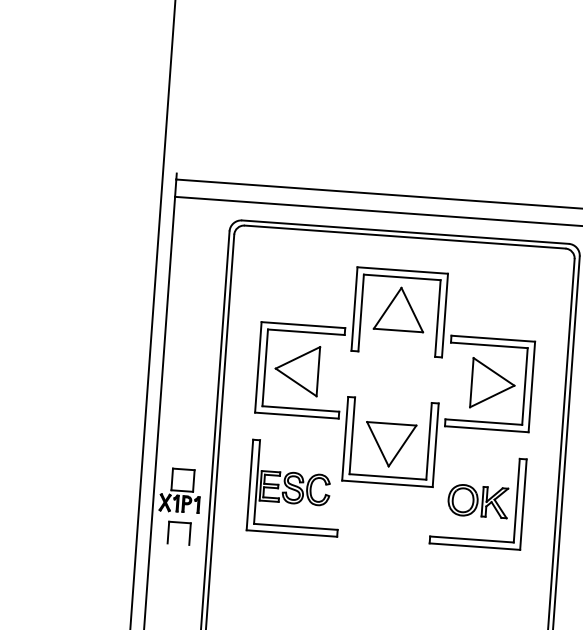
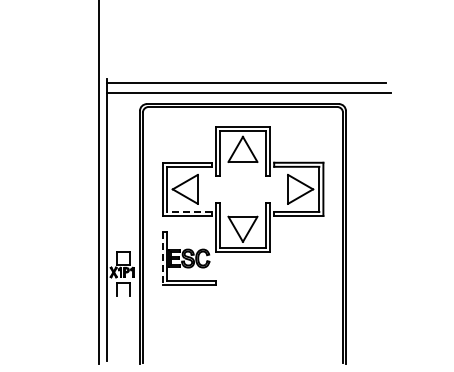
line: (301, 408) -> (189, 211), solid -> dashed
line: (249, 484) -> (162, 258), solid -> dashed
part: (477, 501) -> (296, 258), removed

